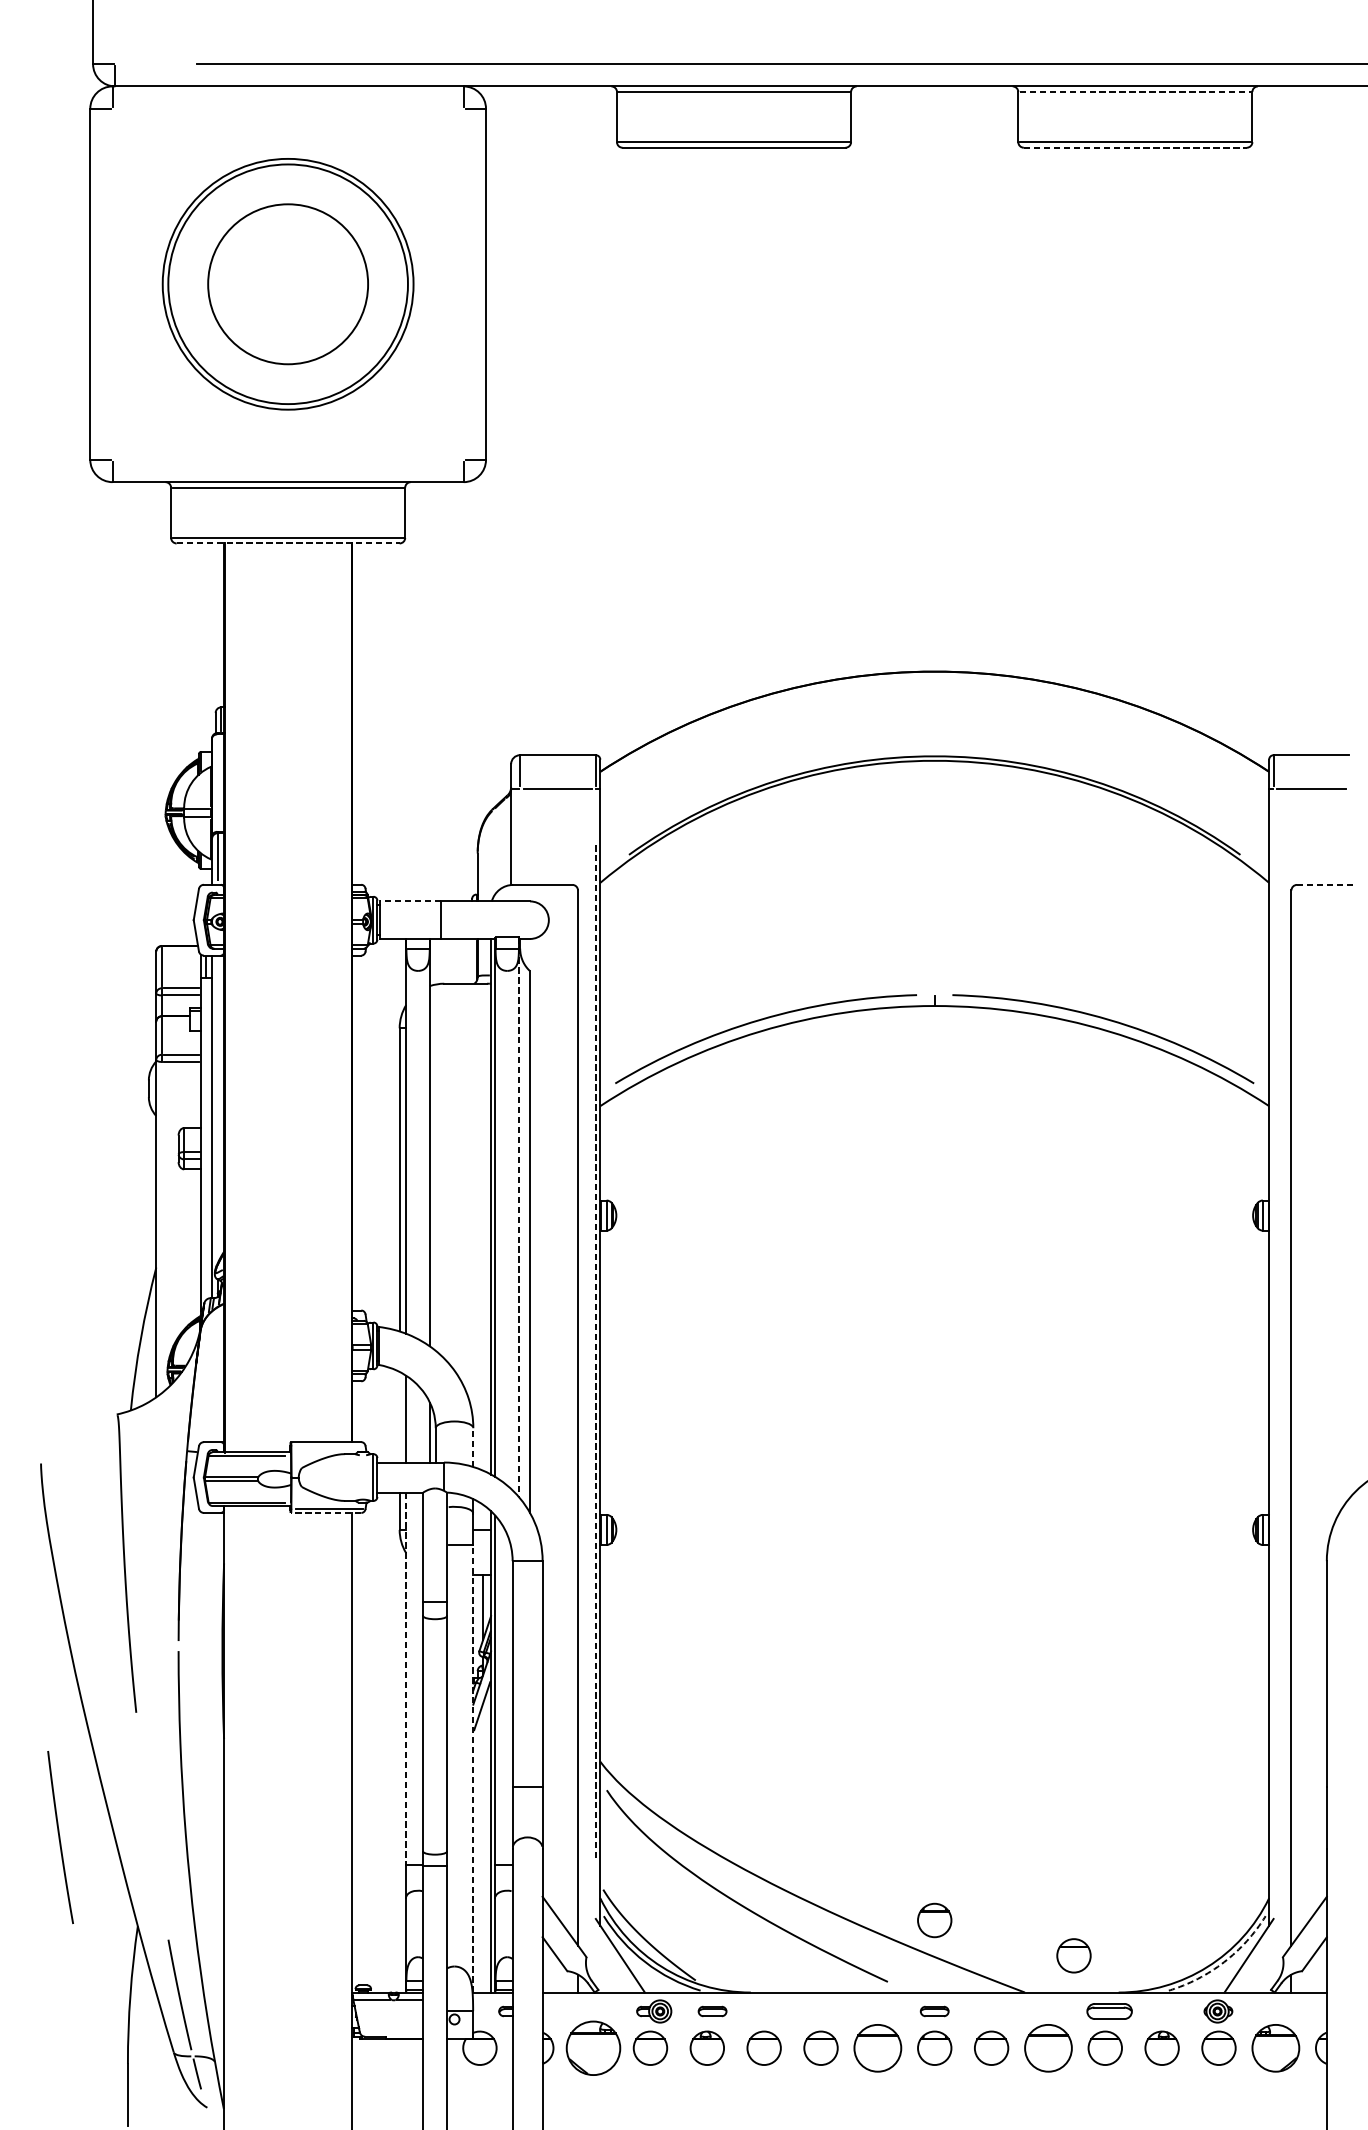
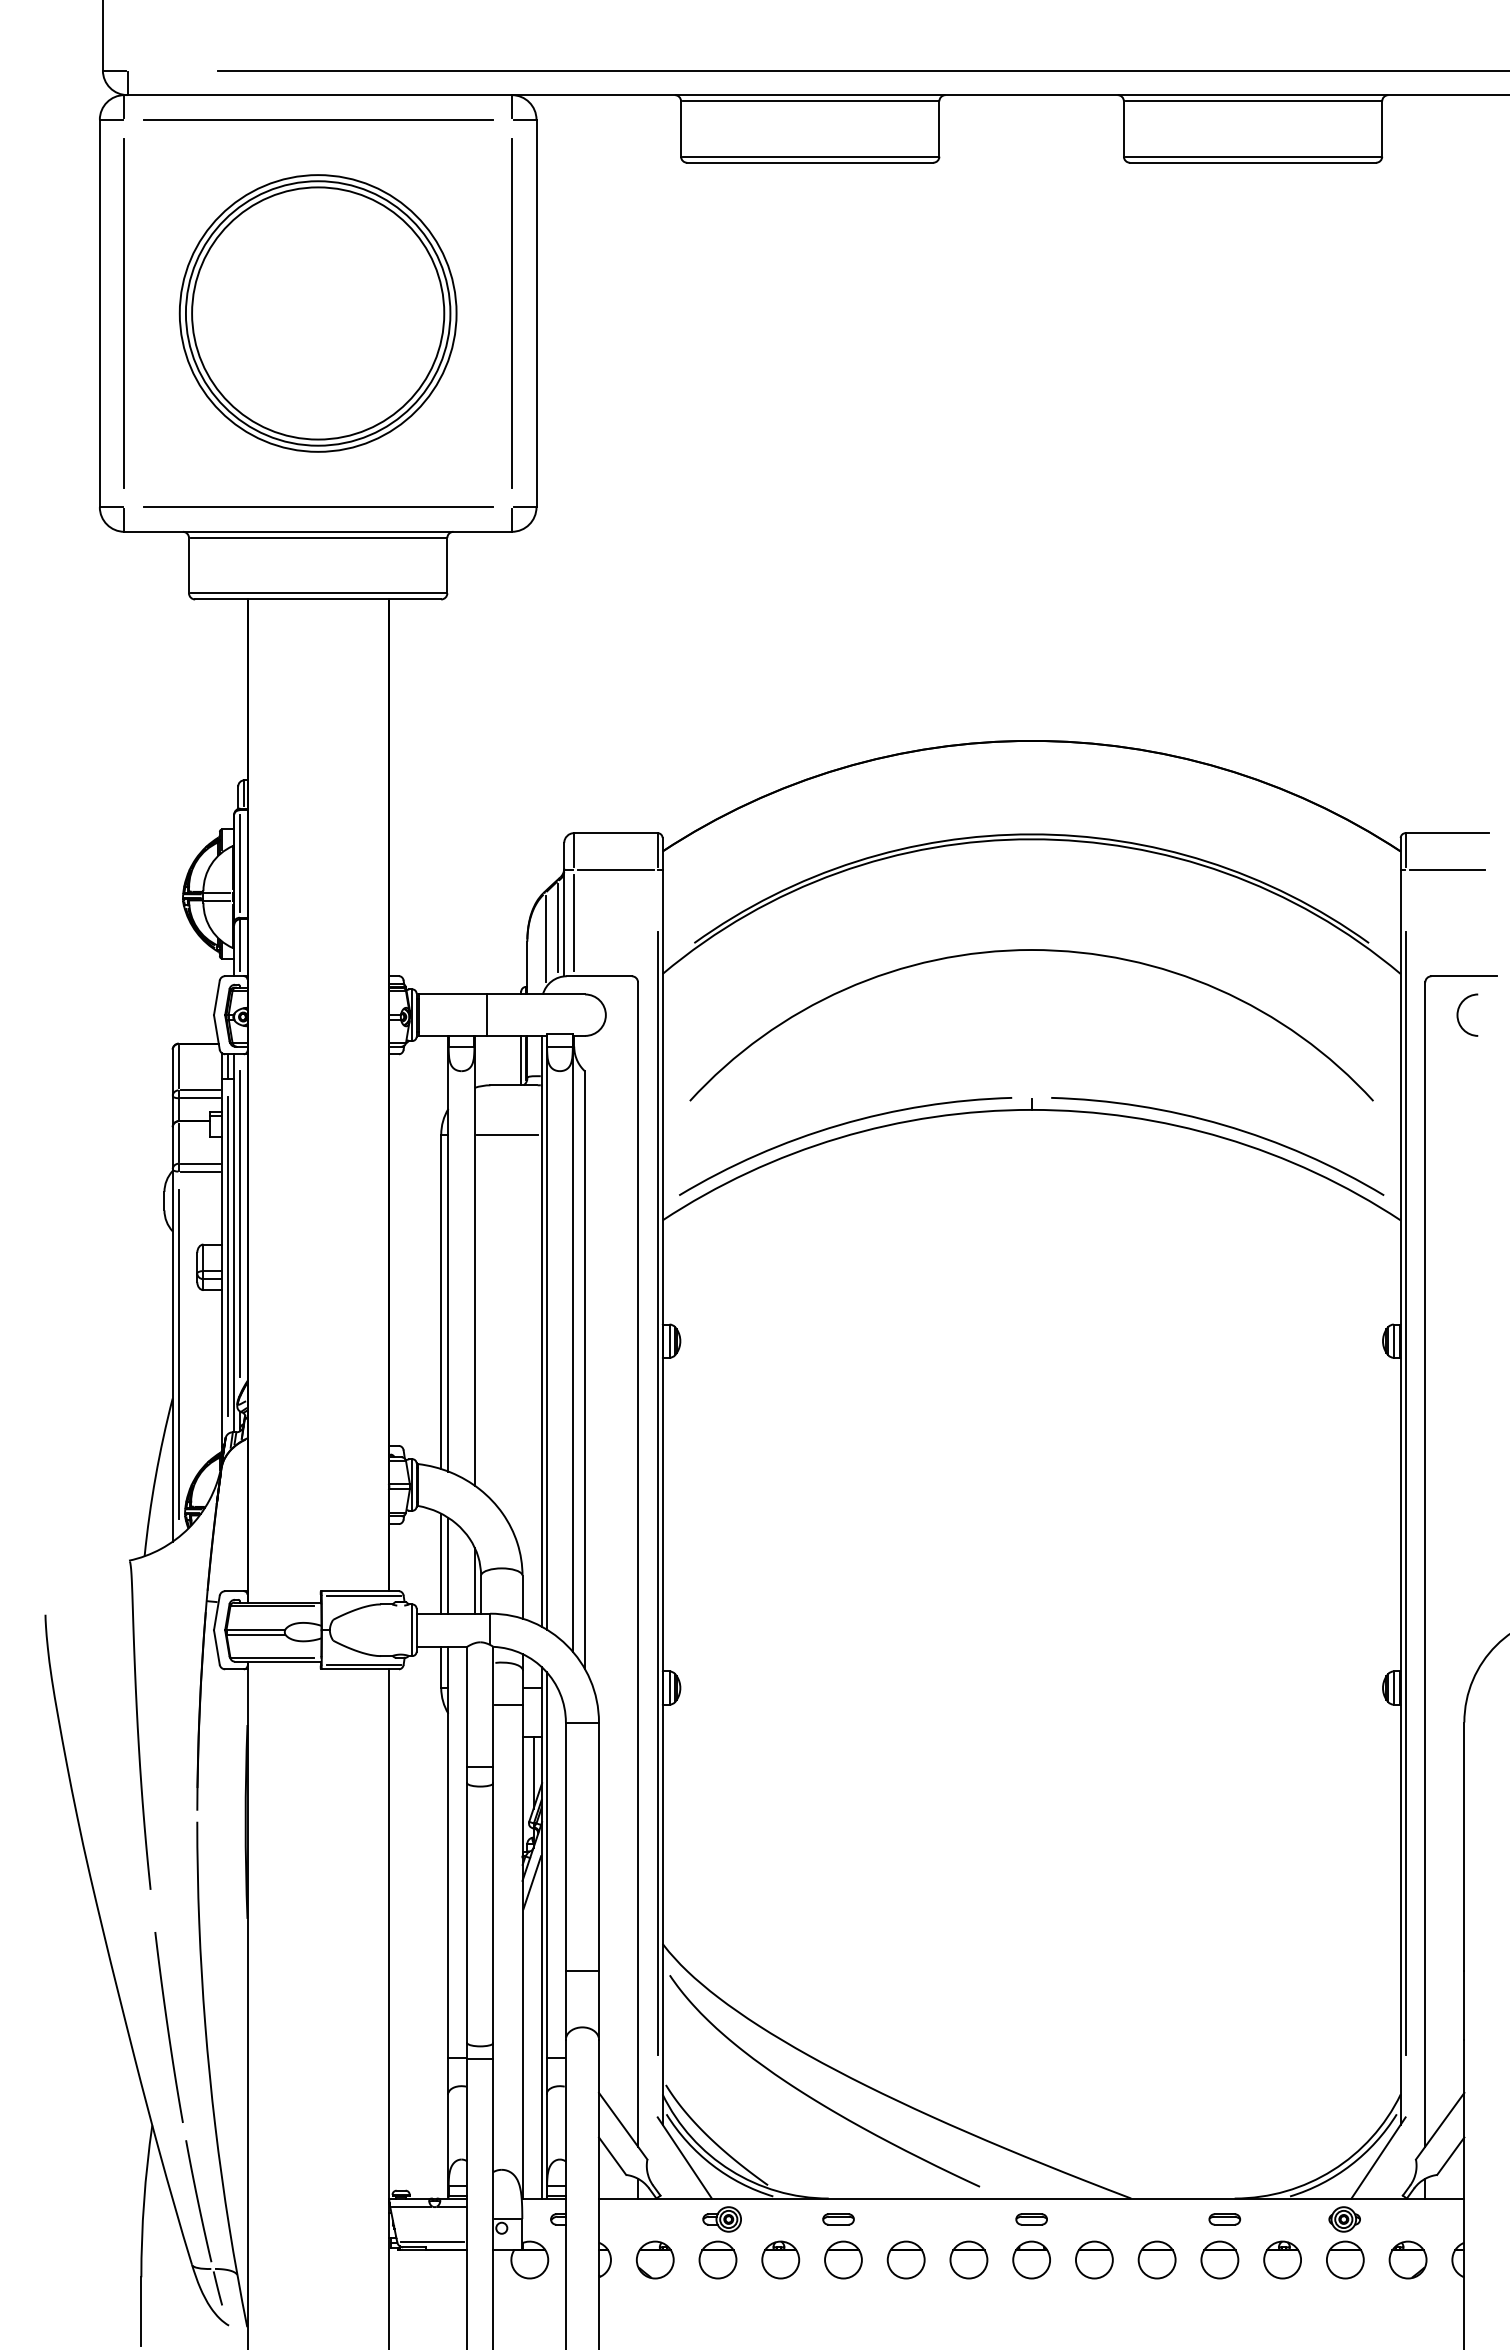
line: (1135, 92) -> (1253, 101), dashed -> solid
line: (287, 108) -> (317, 119), added
line: (1135, 147) -> (1253, 162), dashed -> solid
line: (111, 284) -> (123, 313), added
circle: (288, 284) -> (318, 313), size x1.43
line: (463, 284) -> (511, 313), added
line: (287, 460) -> (317, 507), added
line: (288, 543) -> (318, 599), dashed -> solid
line: (217, 782) -> (240, 863), added
line: (520, 836) -> (574, 922), added
line: (505, 840) -> (558, 927), added
line: (494, 850) -> (545, 938), added
arc: (934, 861) -> (1031, 950), added
line: (1326, 885) -> (1464, 976), dashed -> solid
line: (409, 901) -> (452, 994), dashed -> solid
arc: (1321, 919) -> (1458, 1014), added
line: (472, 961) -> (521, 1060), added
line: (459, 1028) -> (507, 1134), added
line: (217, 1109) -> (240, 1224), added
line: (206, 1138) -> (228, 1256), added
line: (519, 1217) -> (573, 1343), dashed -> solid
line: (161, 1226) -> (178, 1353), added
line: (1273, 1353) -> (1405, 1493), added
line: (595, 1354) -> (657, 1494), dashed -> solid
line: (399, 1417) -> (441, 1563), added
line: (329, 1446) -> (363, 1595), added
line: (473, 1446) -> (522, 1596), dashed -> solid
line: (326, 1513) -> (360, 1669), dashed -> solid
line: (406, 1678) -> (448, 1852), dashed -> solid
line: (473, 1768) -> (522, 1951), dashed -> solid
curve: (60, 1837) -> (168, 2027), moved
part: (934, 1919) -> (1031, 2118), removed
part: (1074, 1955) -> (1185, 2157), removed
arc: (1223, 1962) -> (1350, 2165), dashed -> solid
part: (712, 2011) -> (838, 2219), moved
part: (1109, 2011) -> (1224, 2219), size x0.62
line: (390, 2031) -> (431, 2241), added
part: (593, 2047) -> (655, 2259), size x0.62
part: (877, 2047) -> (968, 2259), size x0.71
part: (1047, 2047) -> (1156, 2259), size x0.71
part: (1275, 2047) -> (1407, 2259), size x0.71

